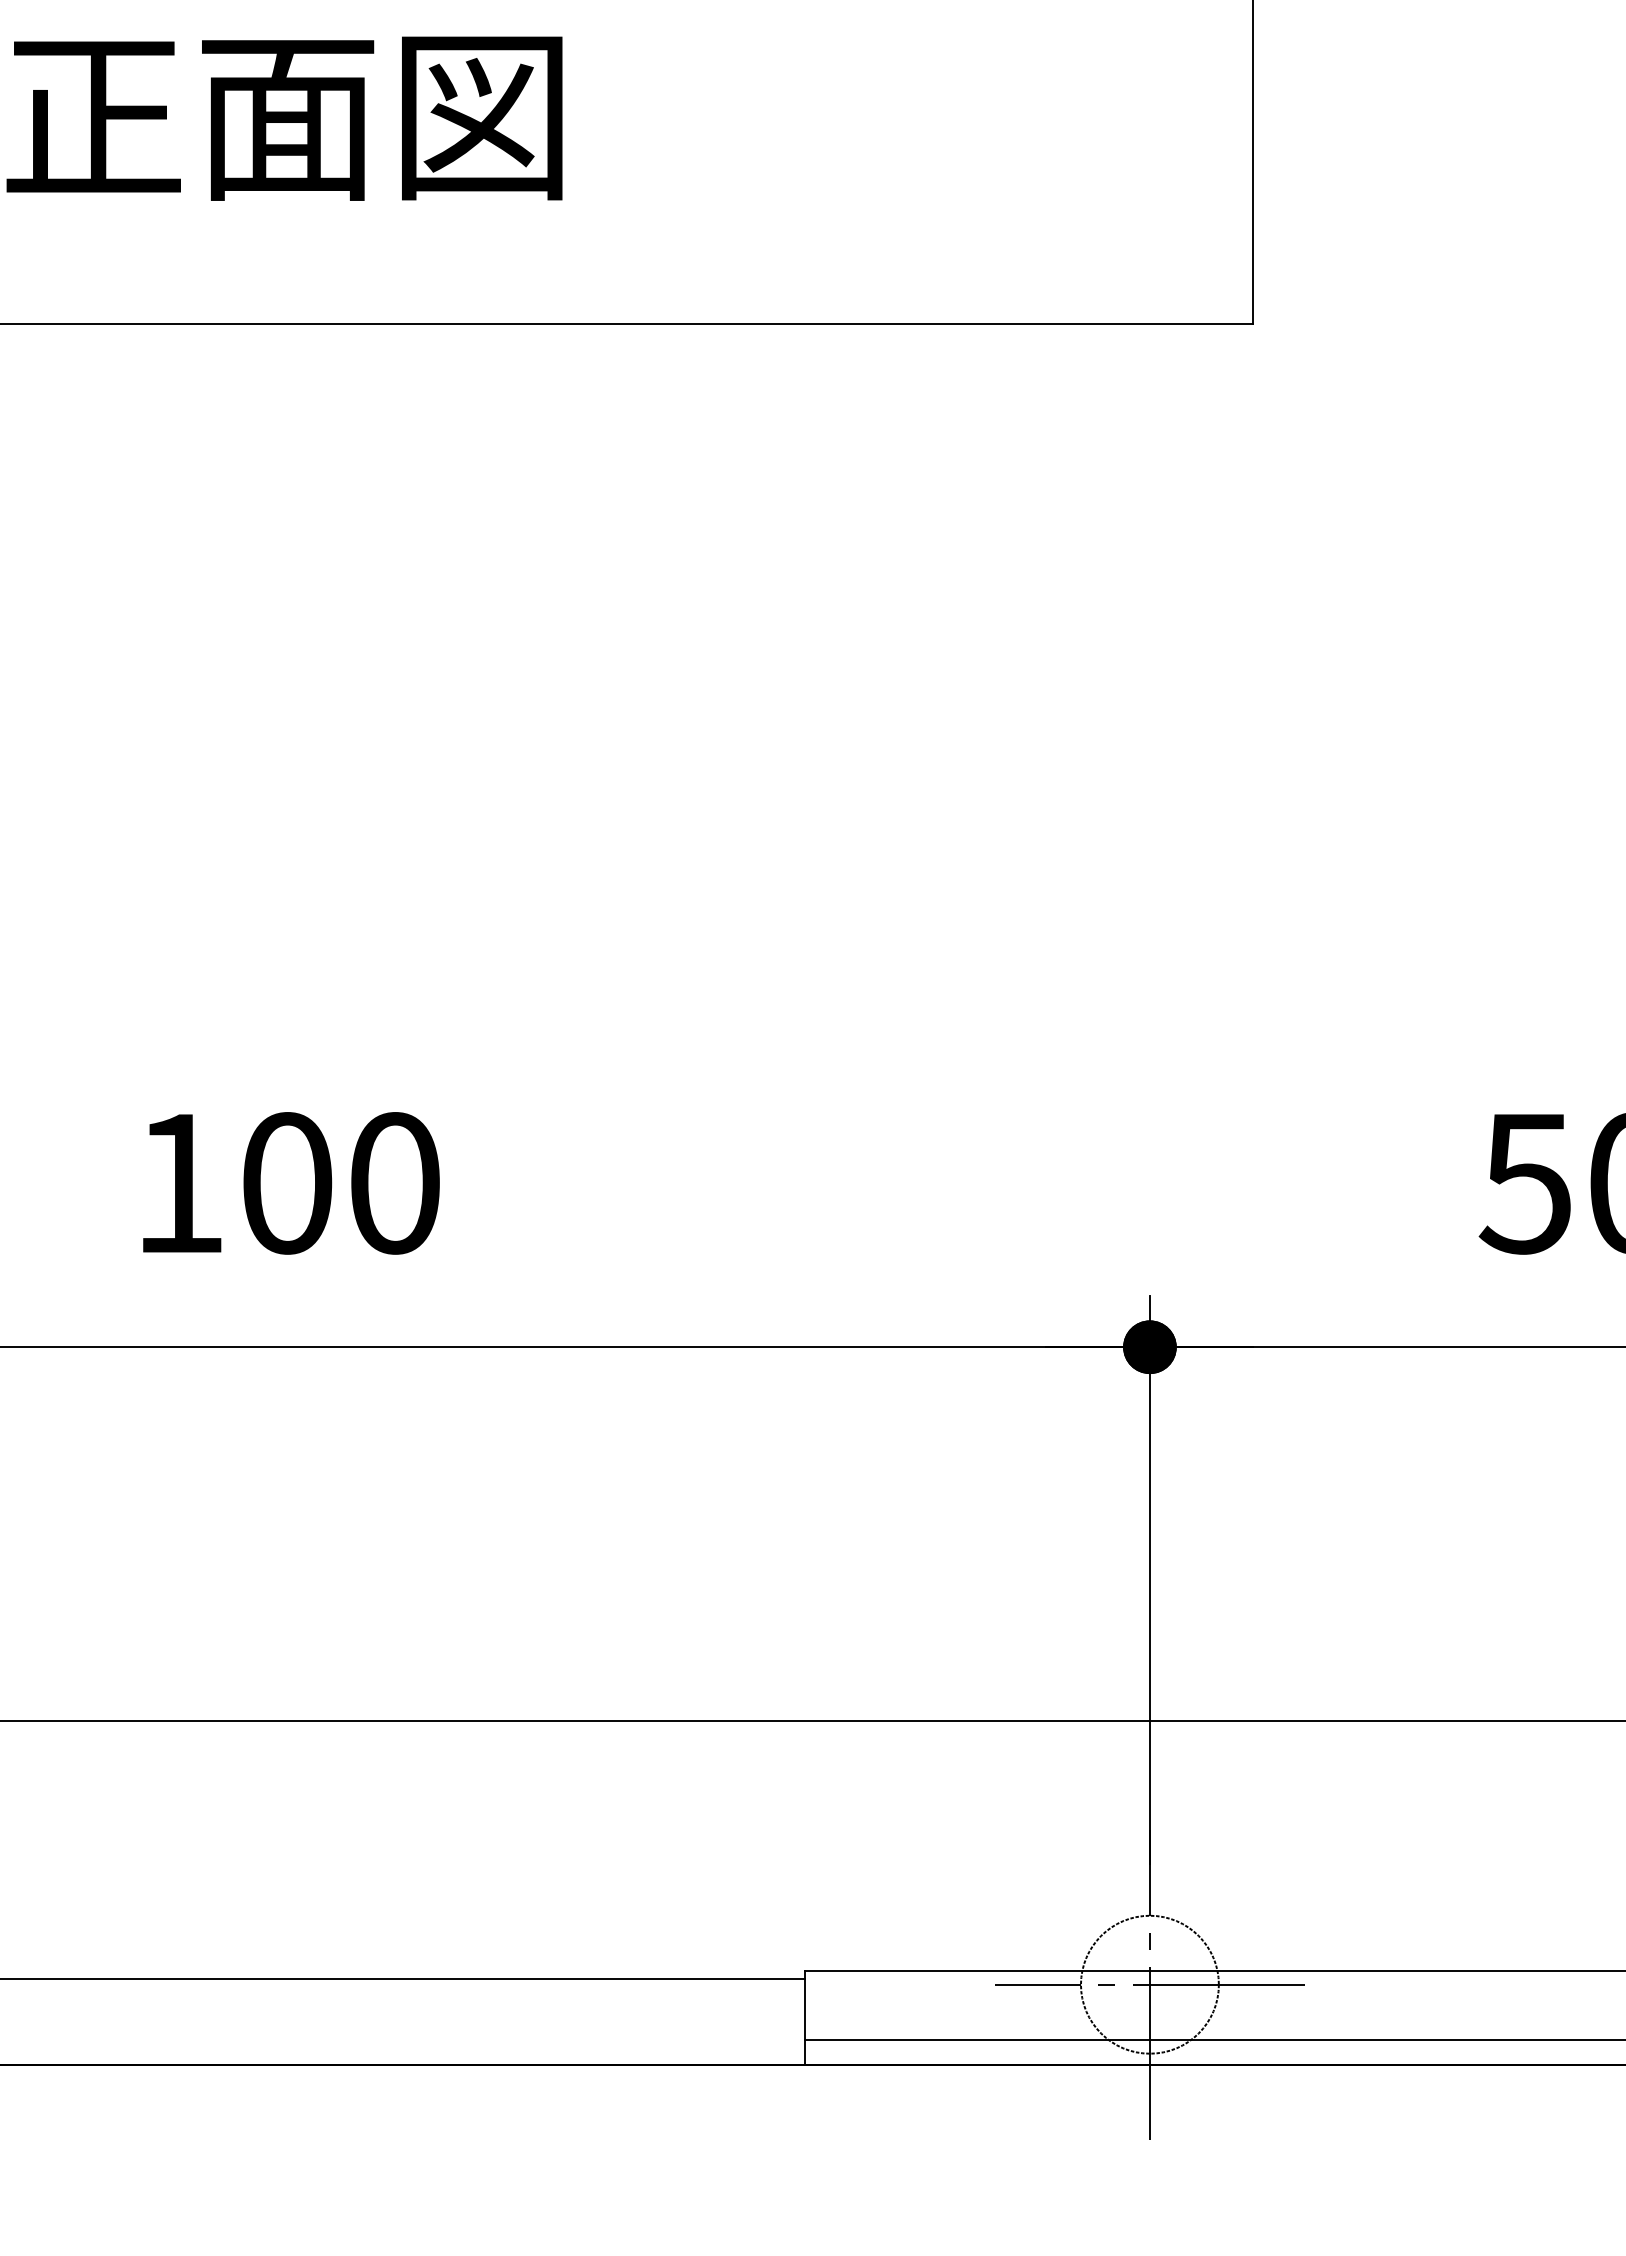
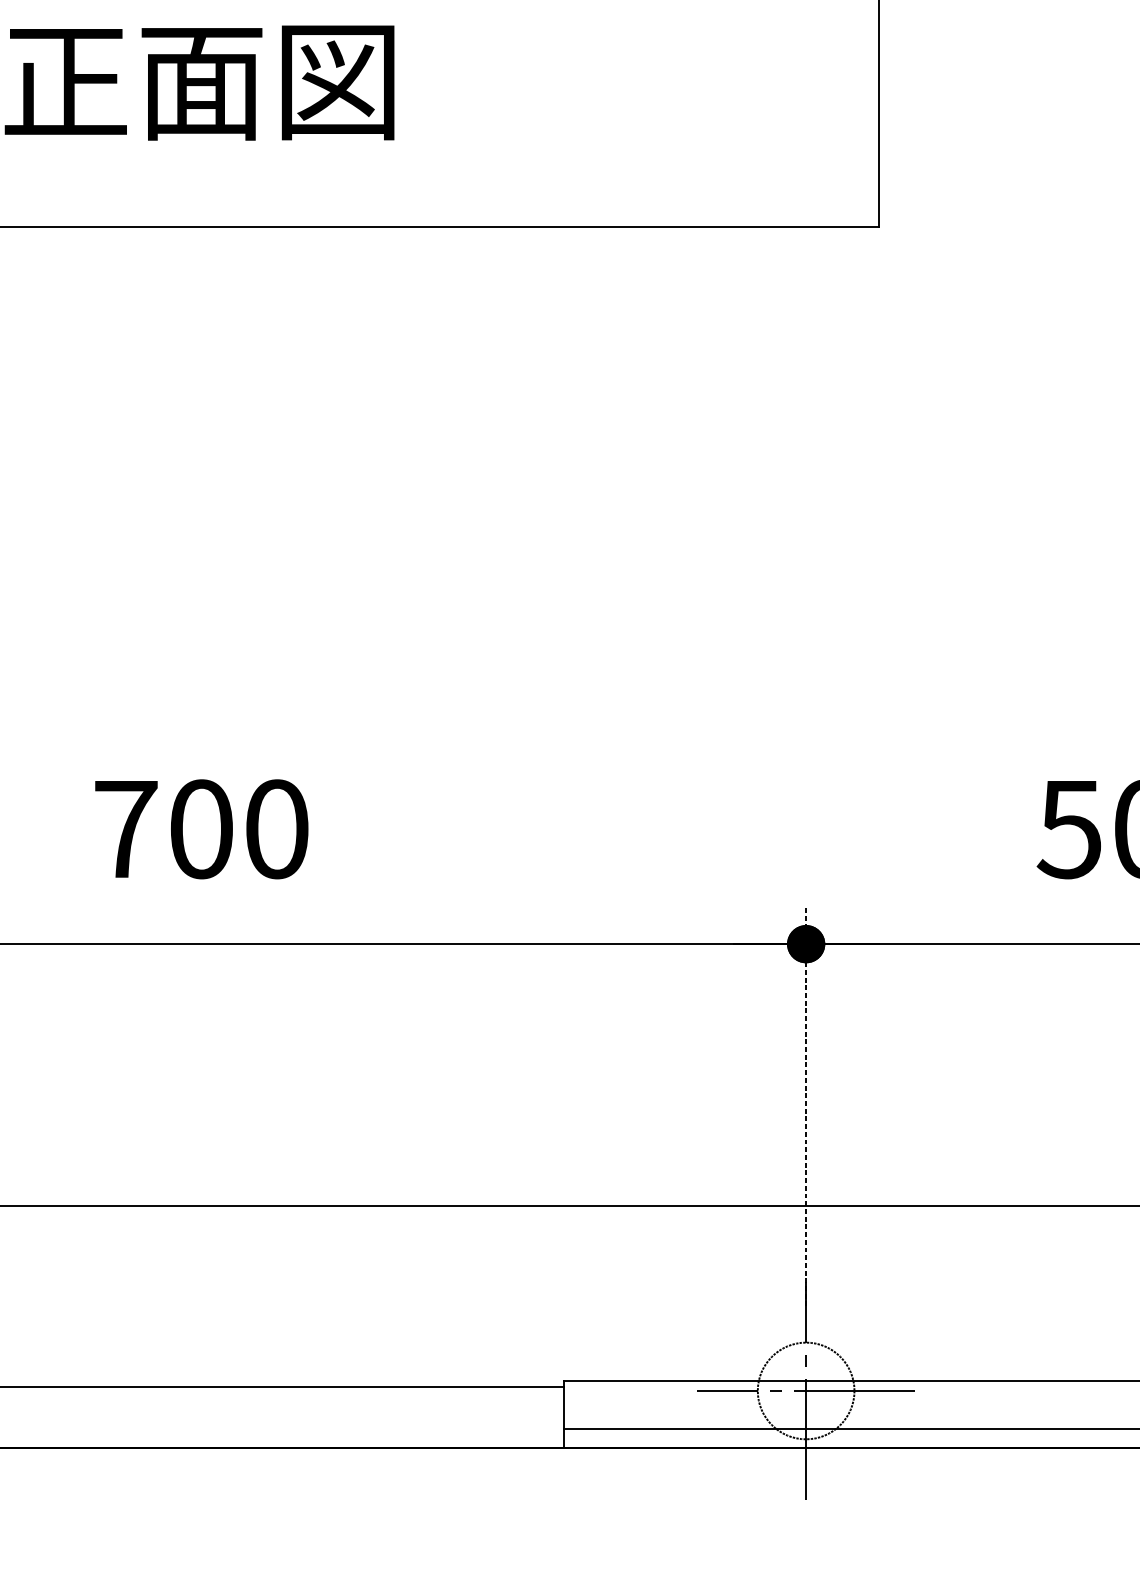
text: (179, 1183) -> (125, 829), 100 -> 700
line: (1149, 1579) -> (805, 1106), solid -> dashed

